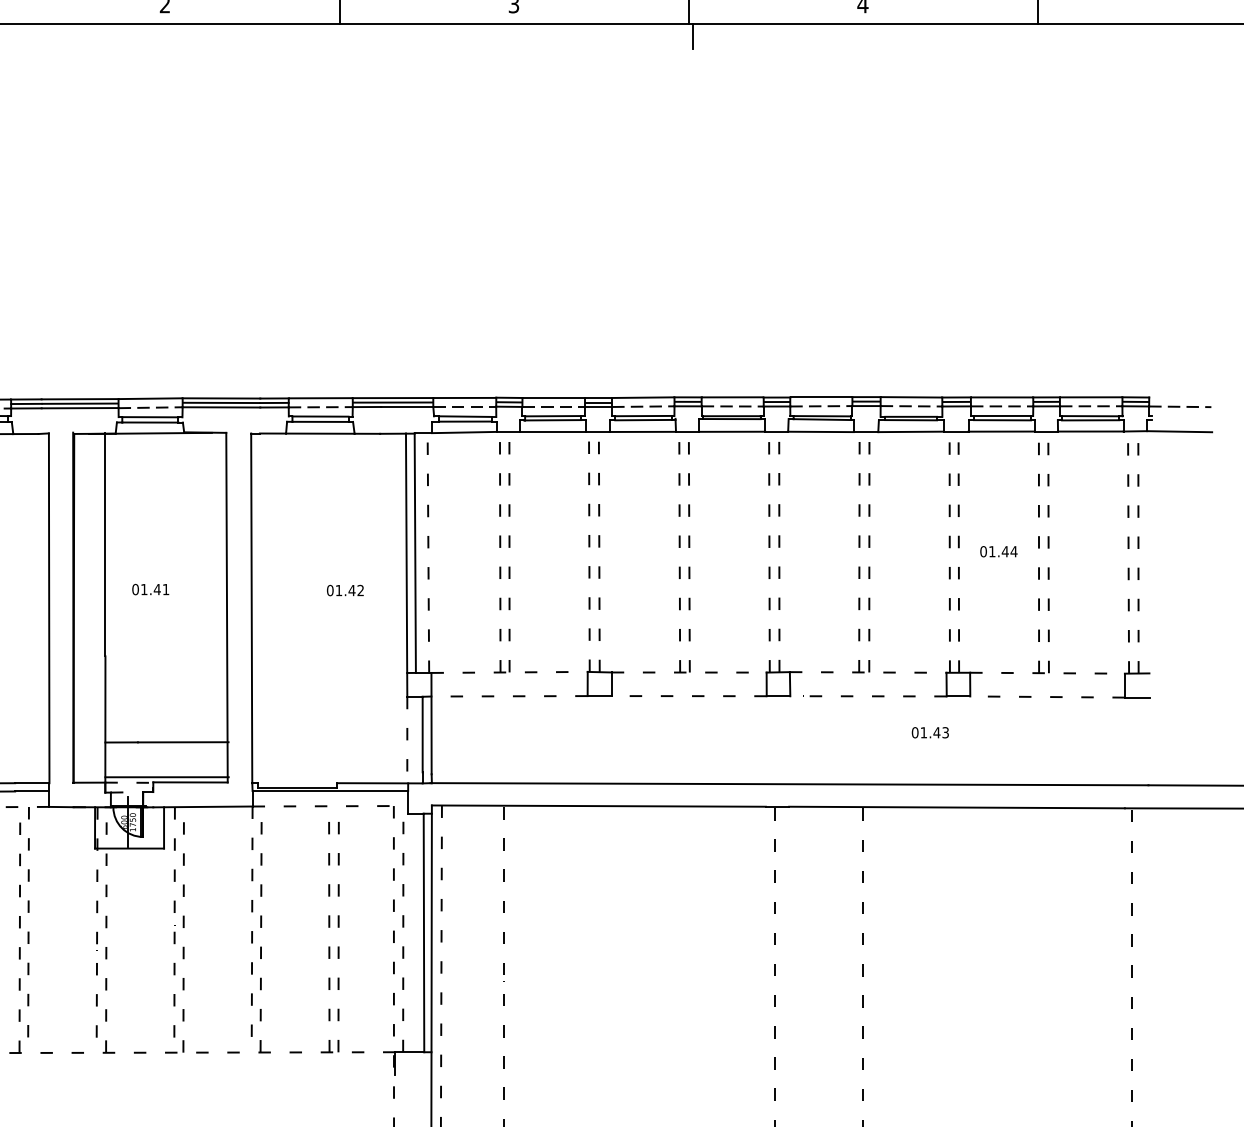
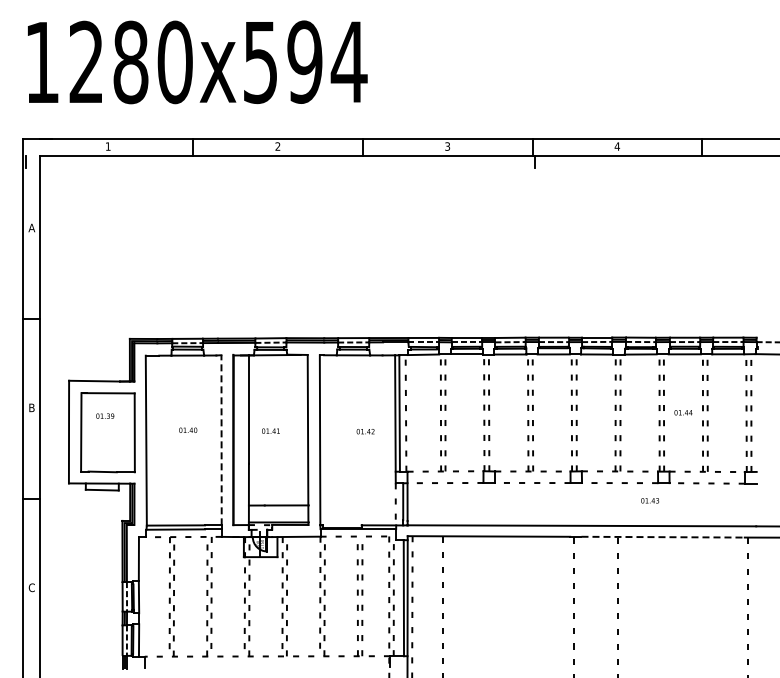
line: (49, 606) -> (221, 439), solid -> dashed
line: (957, 808) -> (663, 537), solid -> dashed

